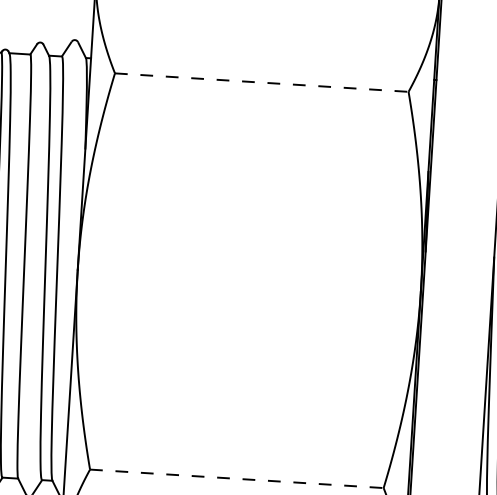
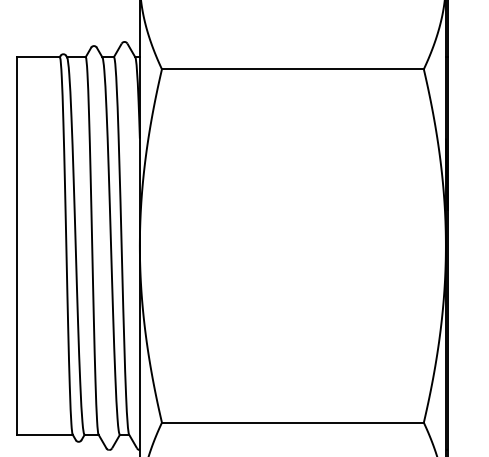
line: (261, 82) -> (292, 69), dashed -> solid
line: (236, 478) -> (292, 422), dashed -> solid

